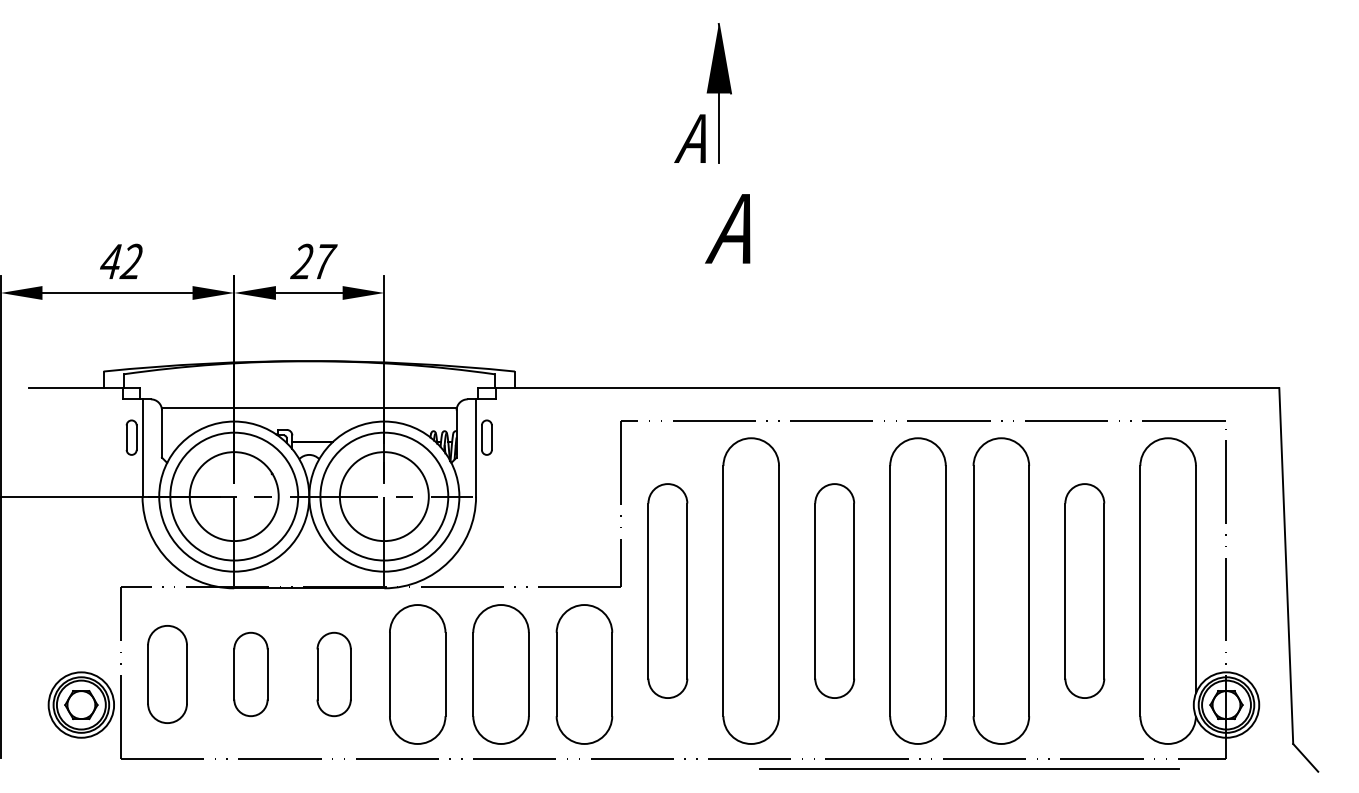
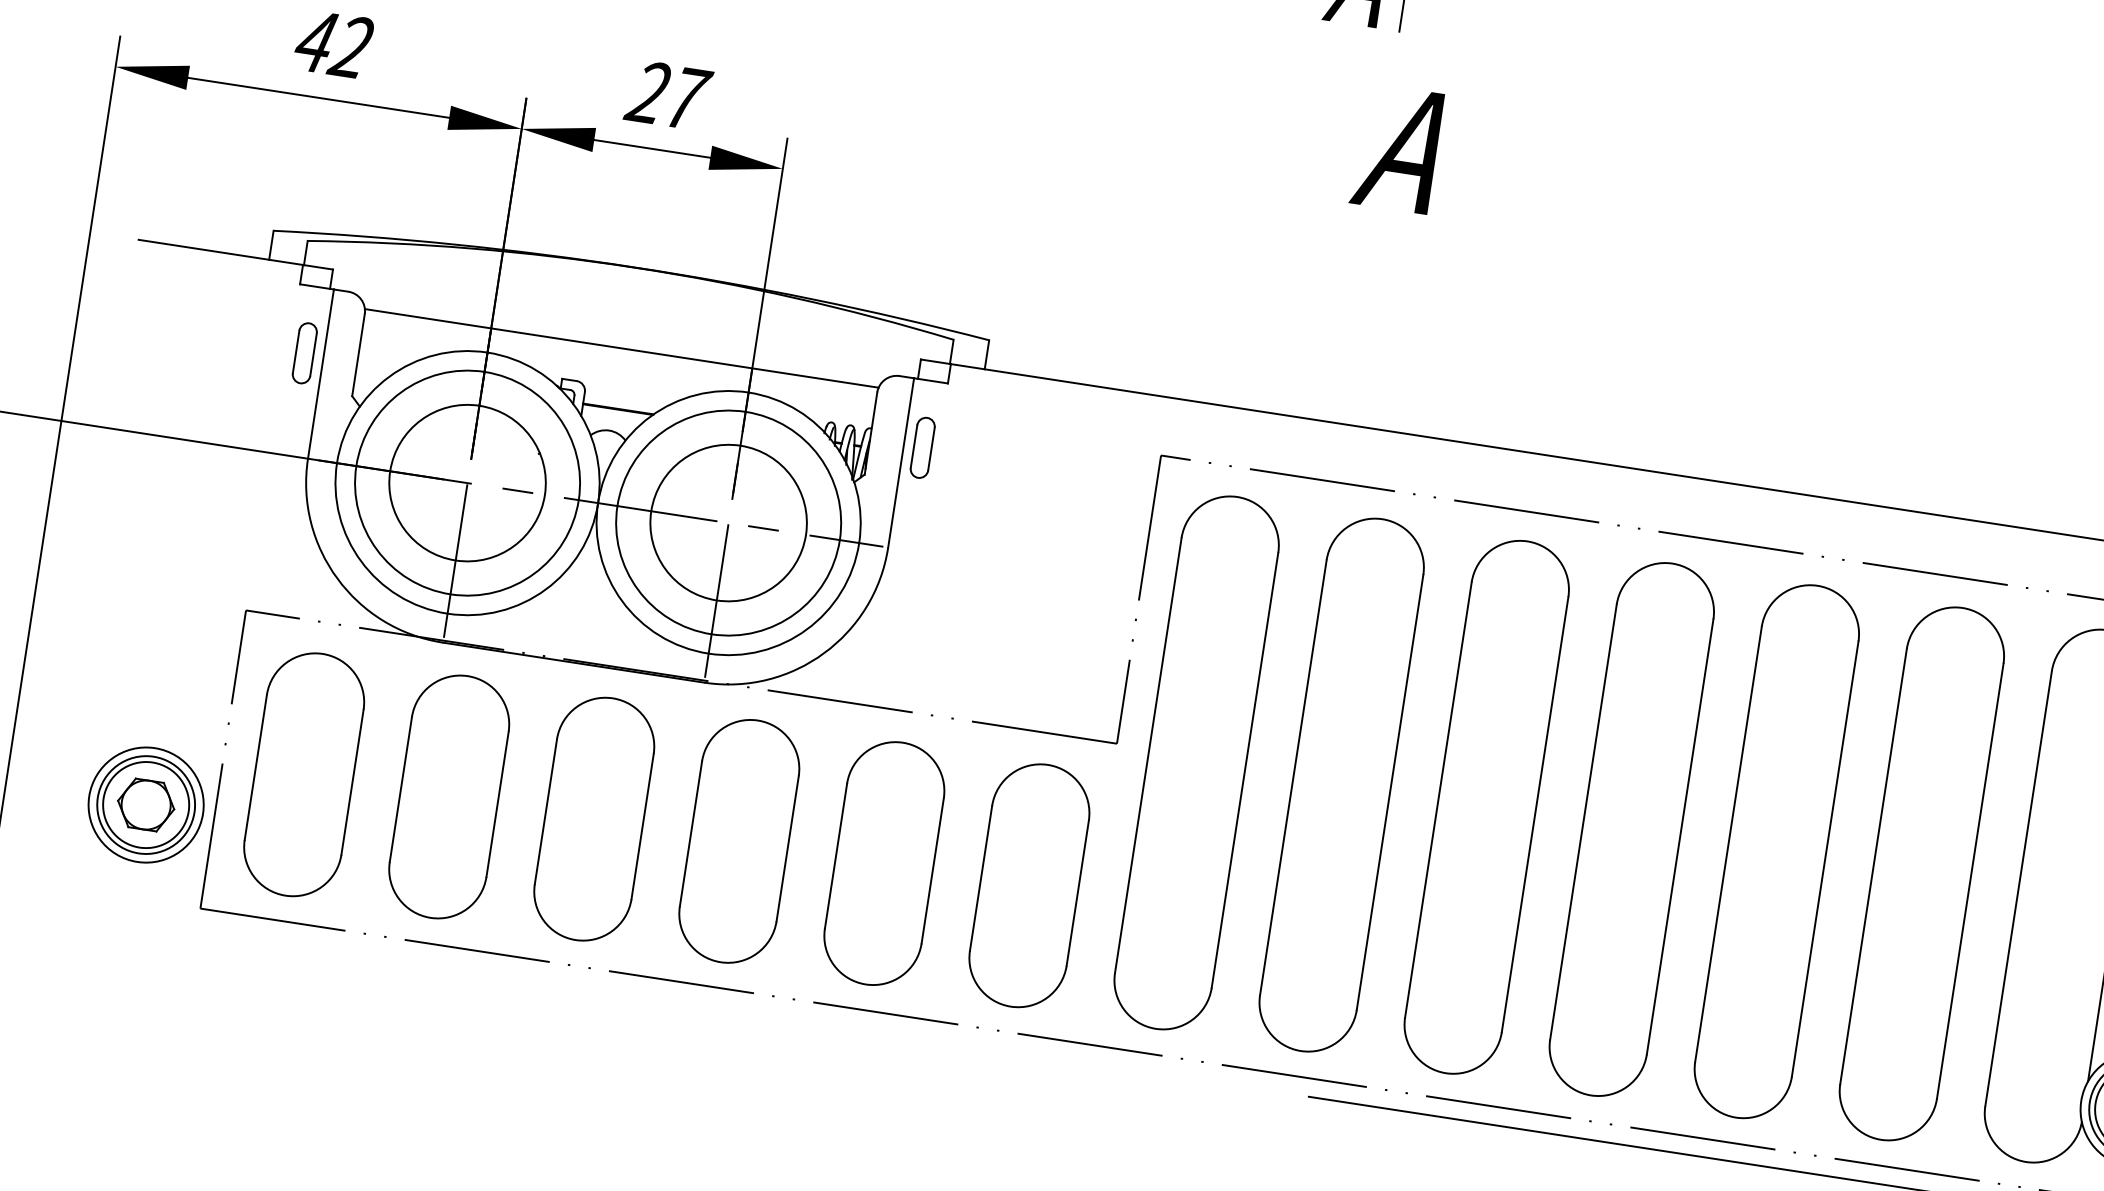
part: (667, 590) -> (1196, 761), size x1.43
part: (834, 590) -> (1486, 806), size x1.43
part: (1084, 590) -> (1921, 872), size x1.43
part: (167, 674) -> (304, 774), size x1.43
part: (250, 674) -> (448, 796), size x1.67
part: (333, 674) -> (592, 818), size x1.67

